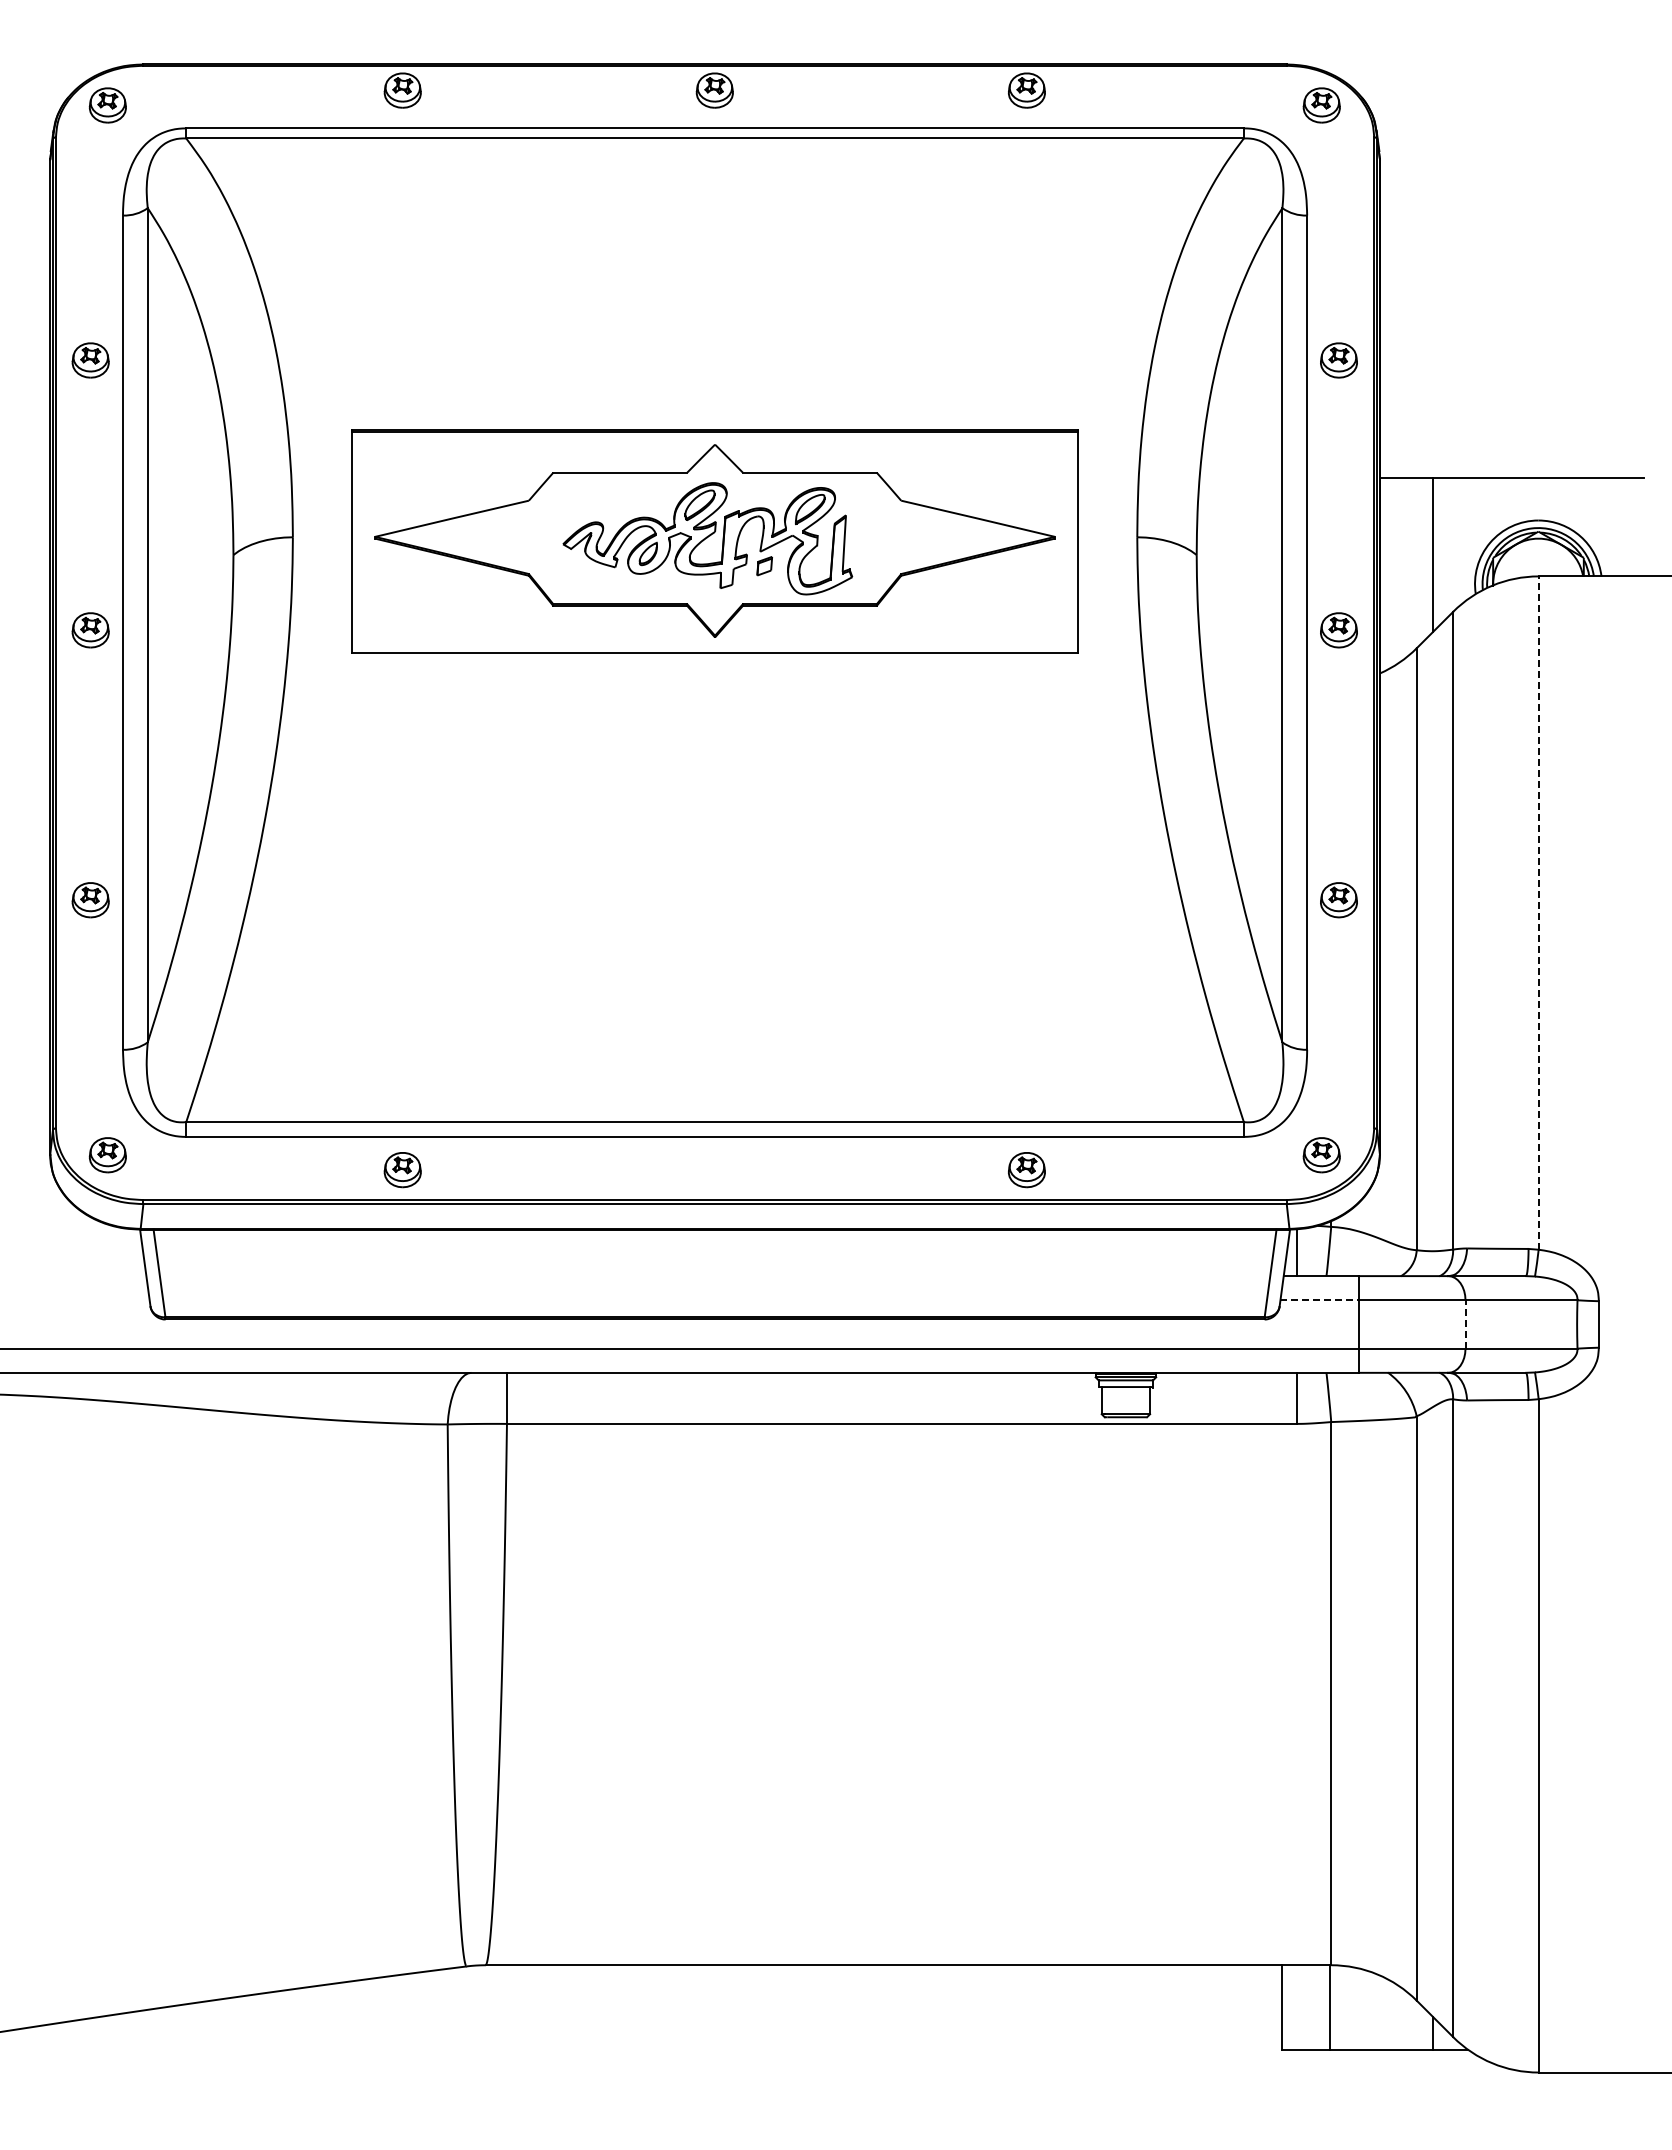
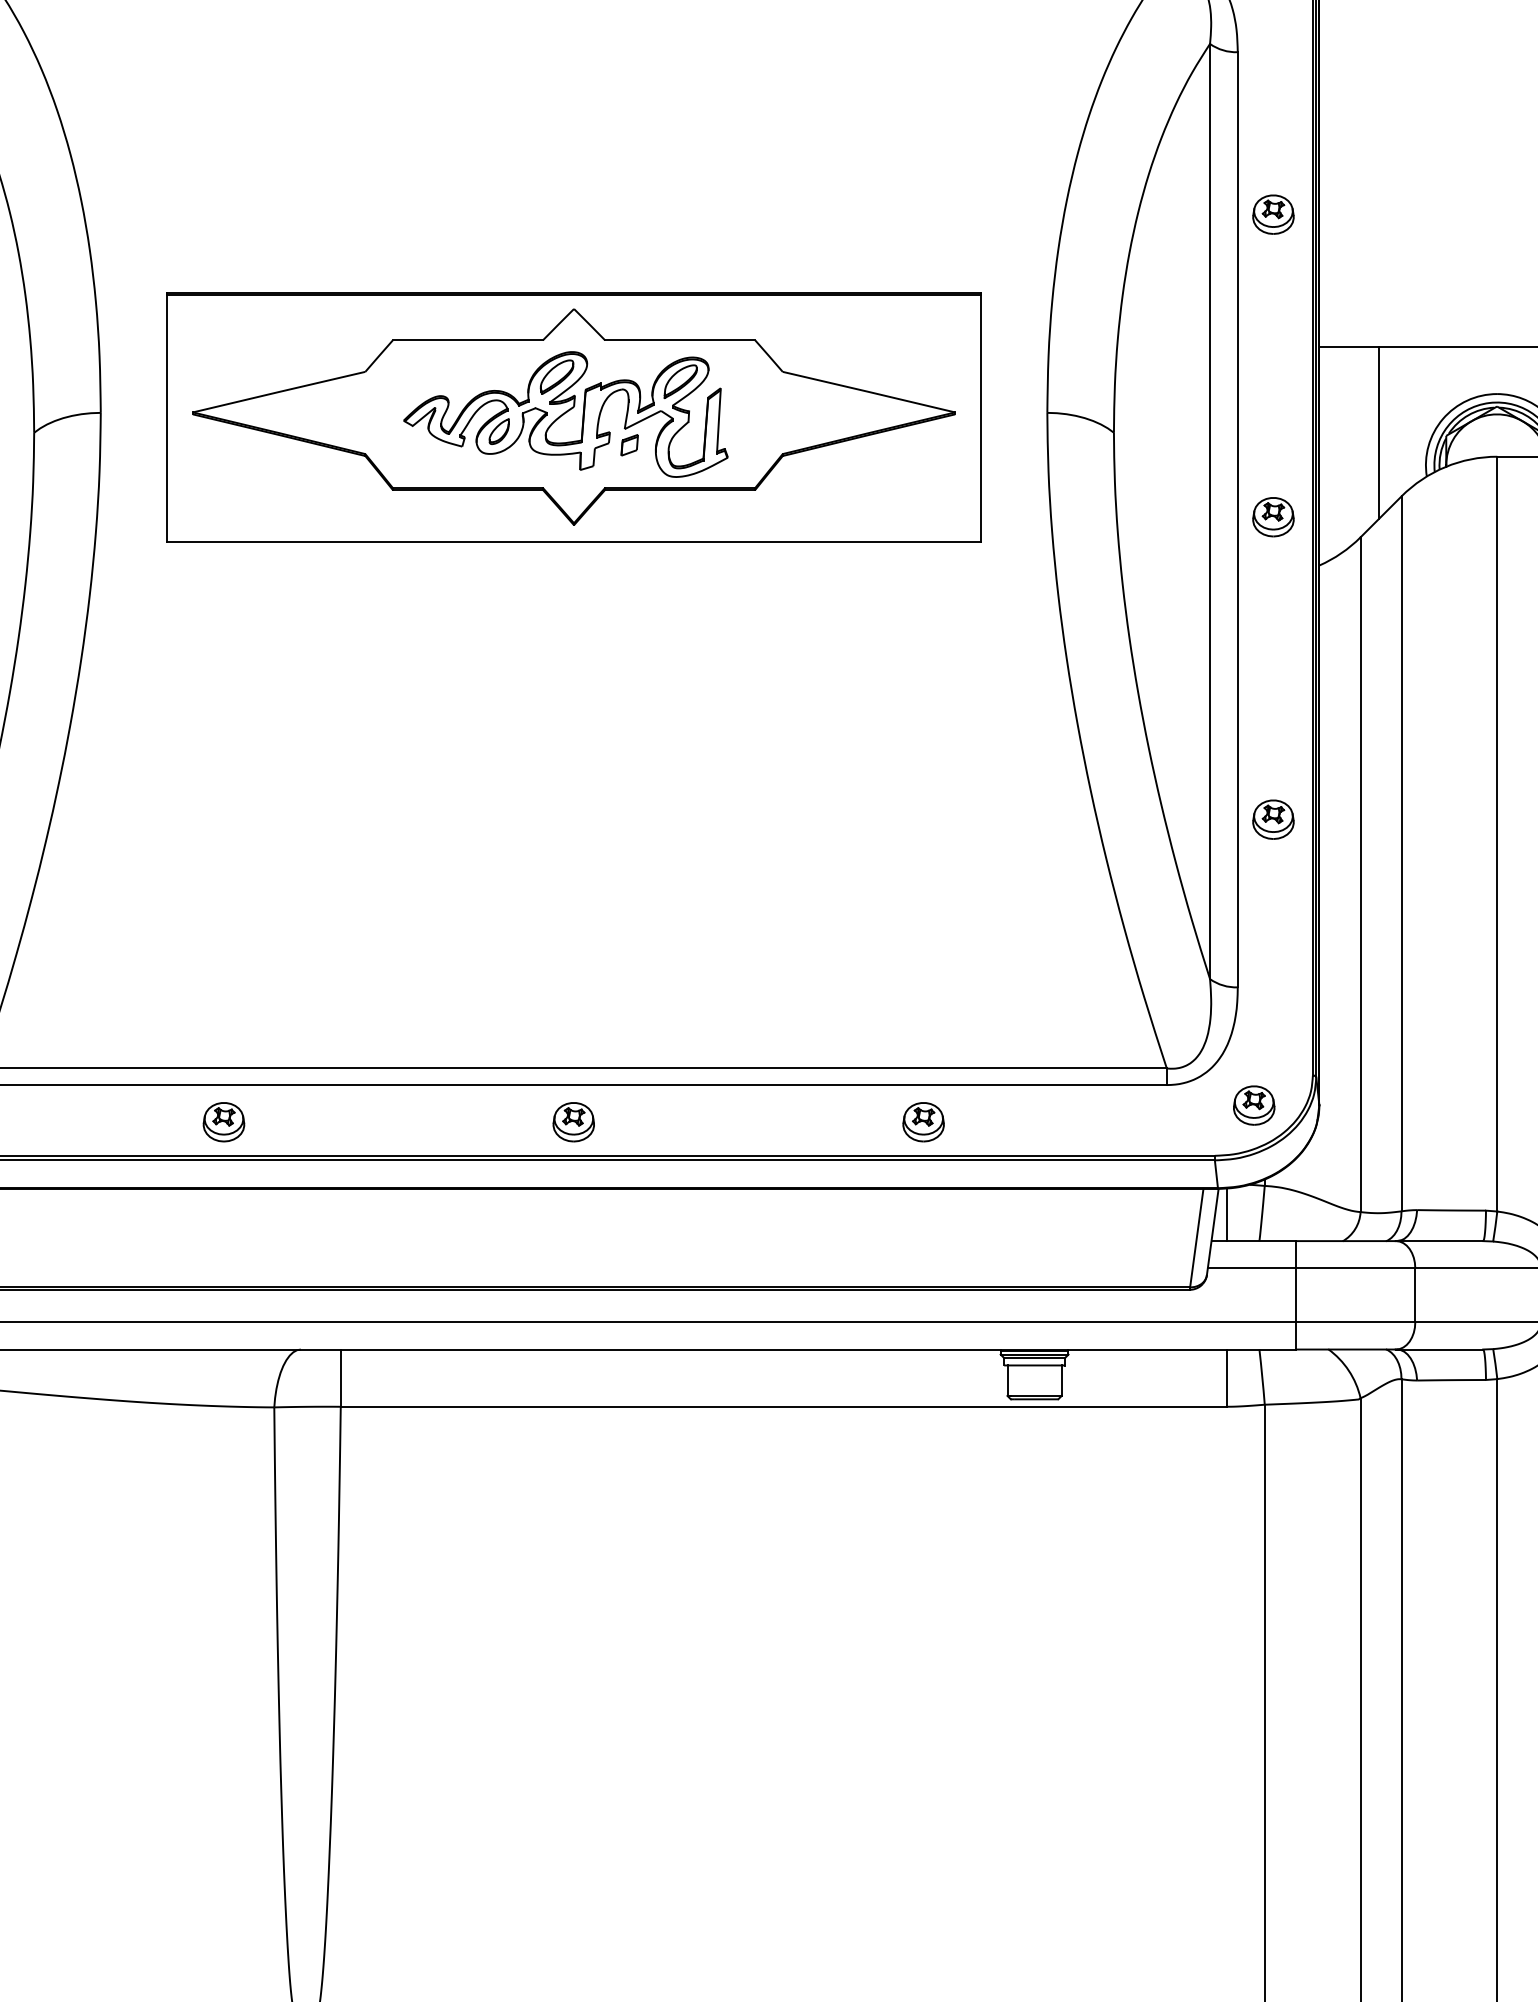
line: (1538, 913) -> (1497, 834), dashed -> solid
part: (714, 1170) -> (573, 1122), added
line: (1320, 1300) -> (1252, 1268), dashed -> solid
line: (1465, 1323) -> (1415, 1294), dashed -> solid

